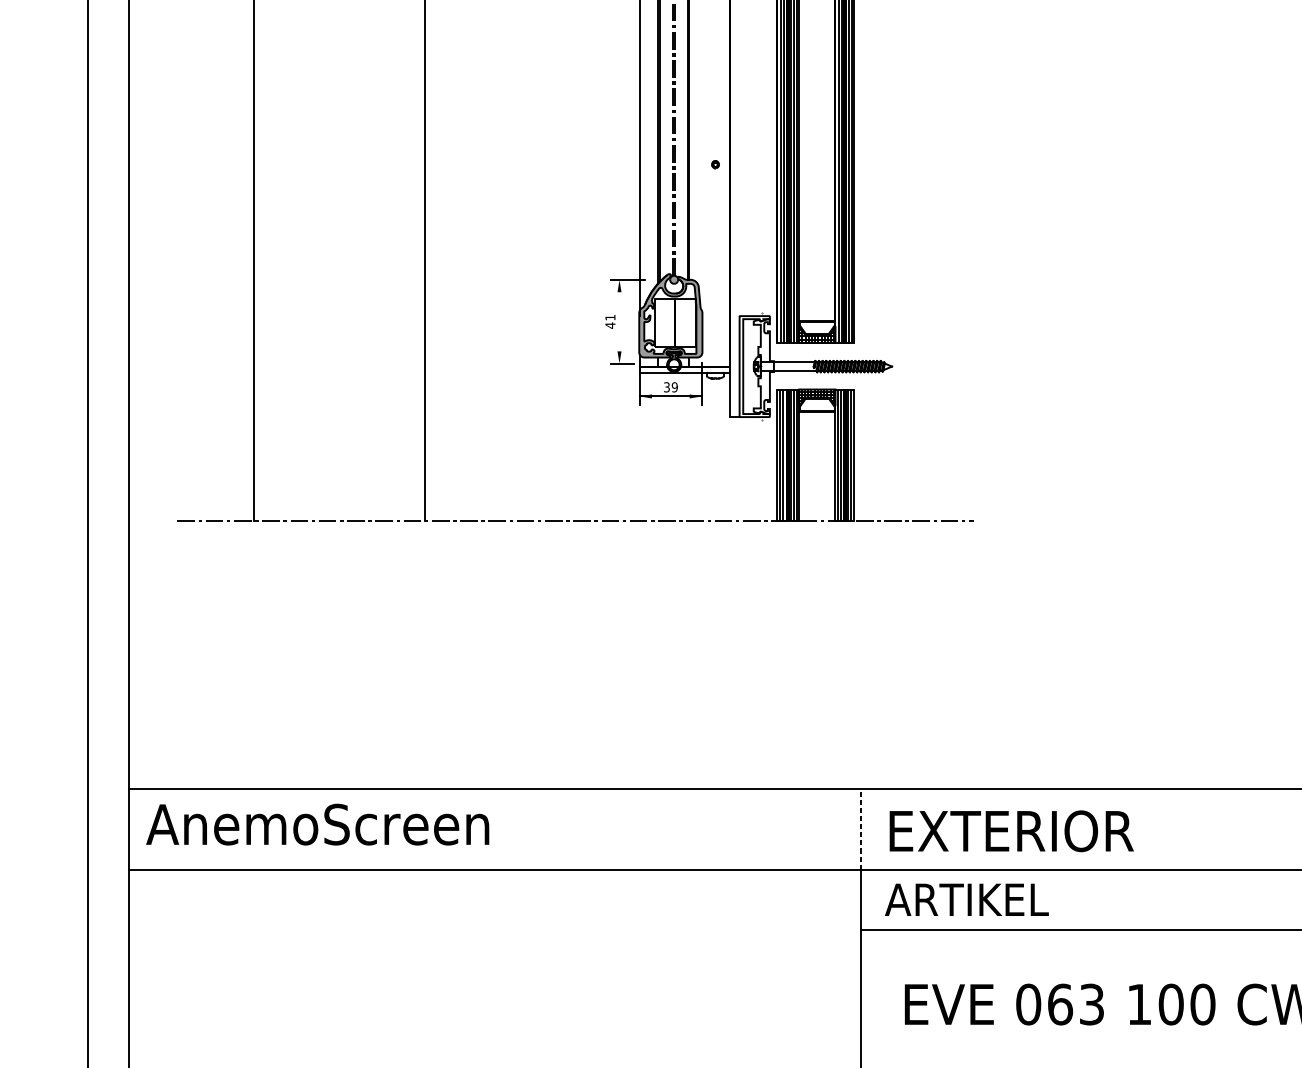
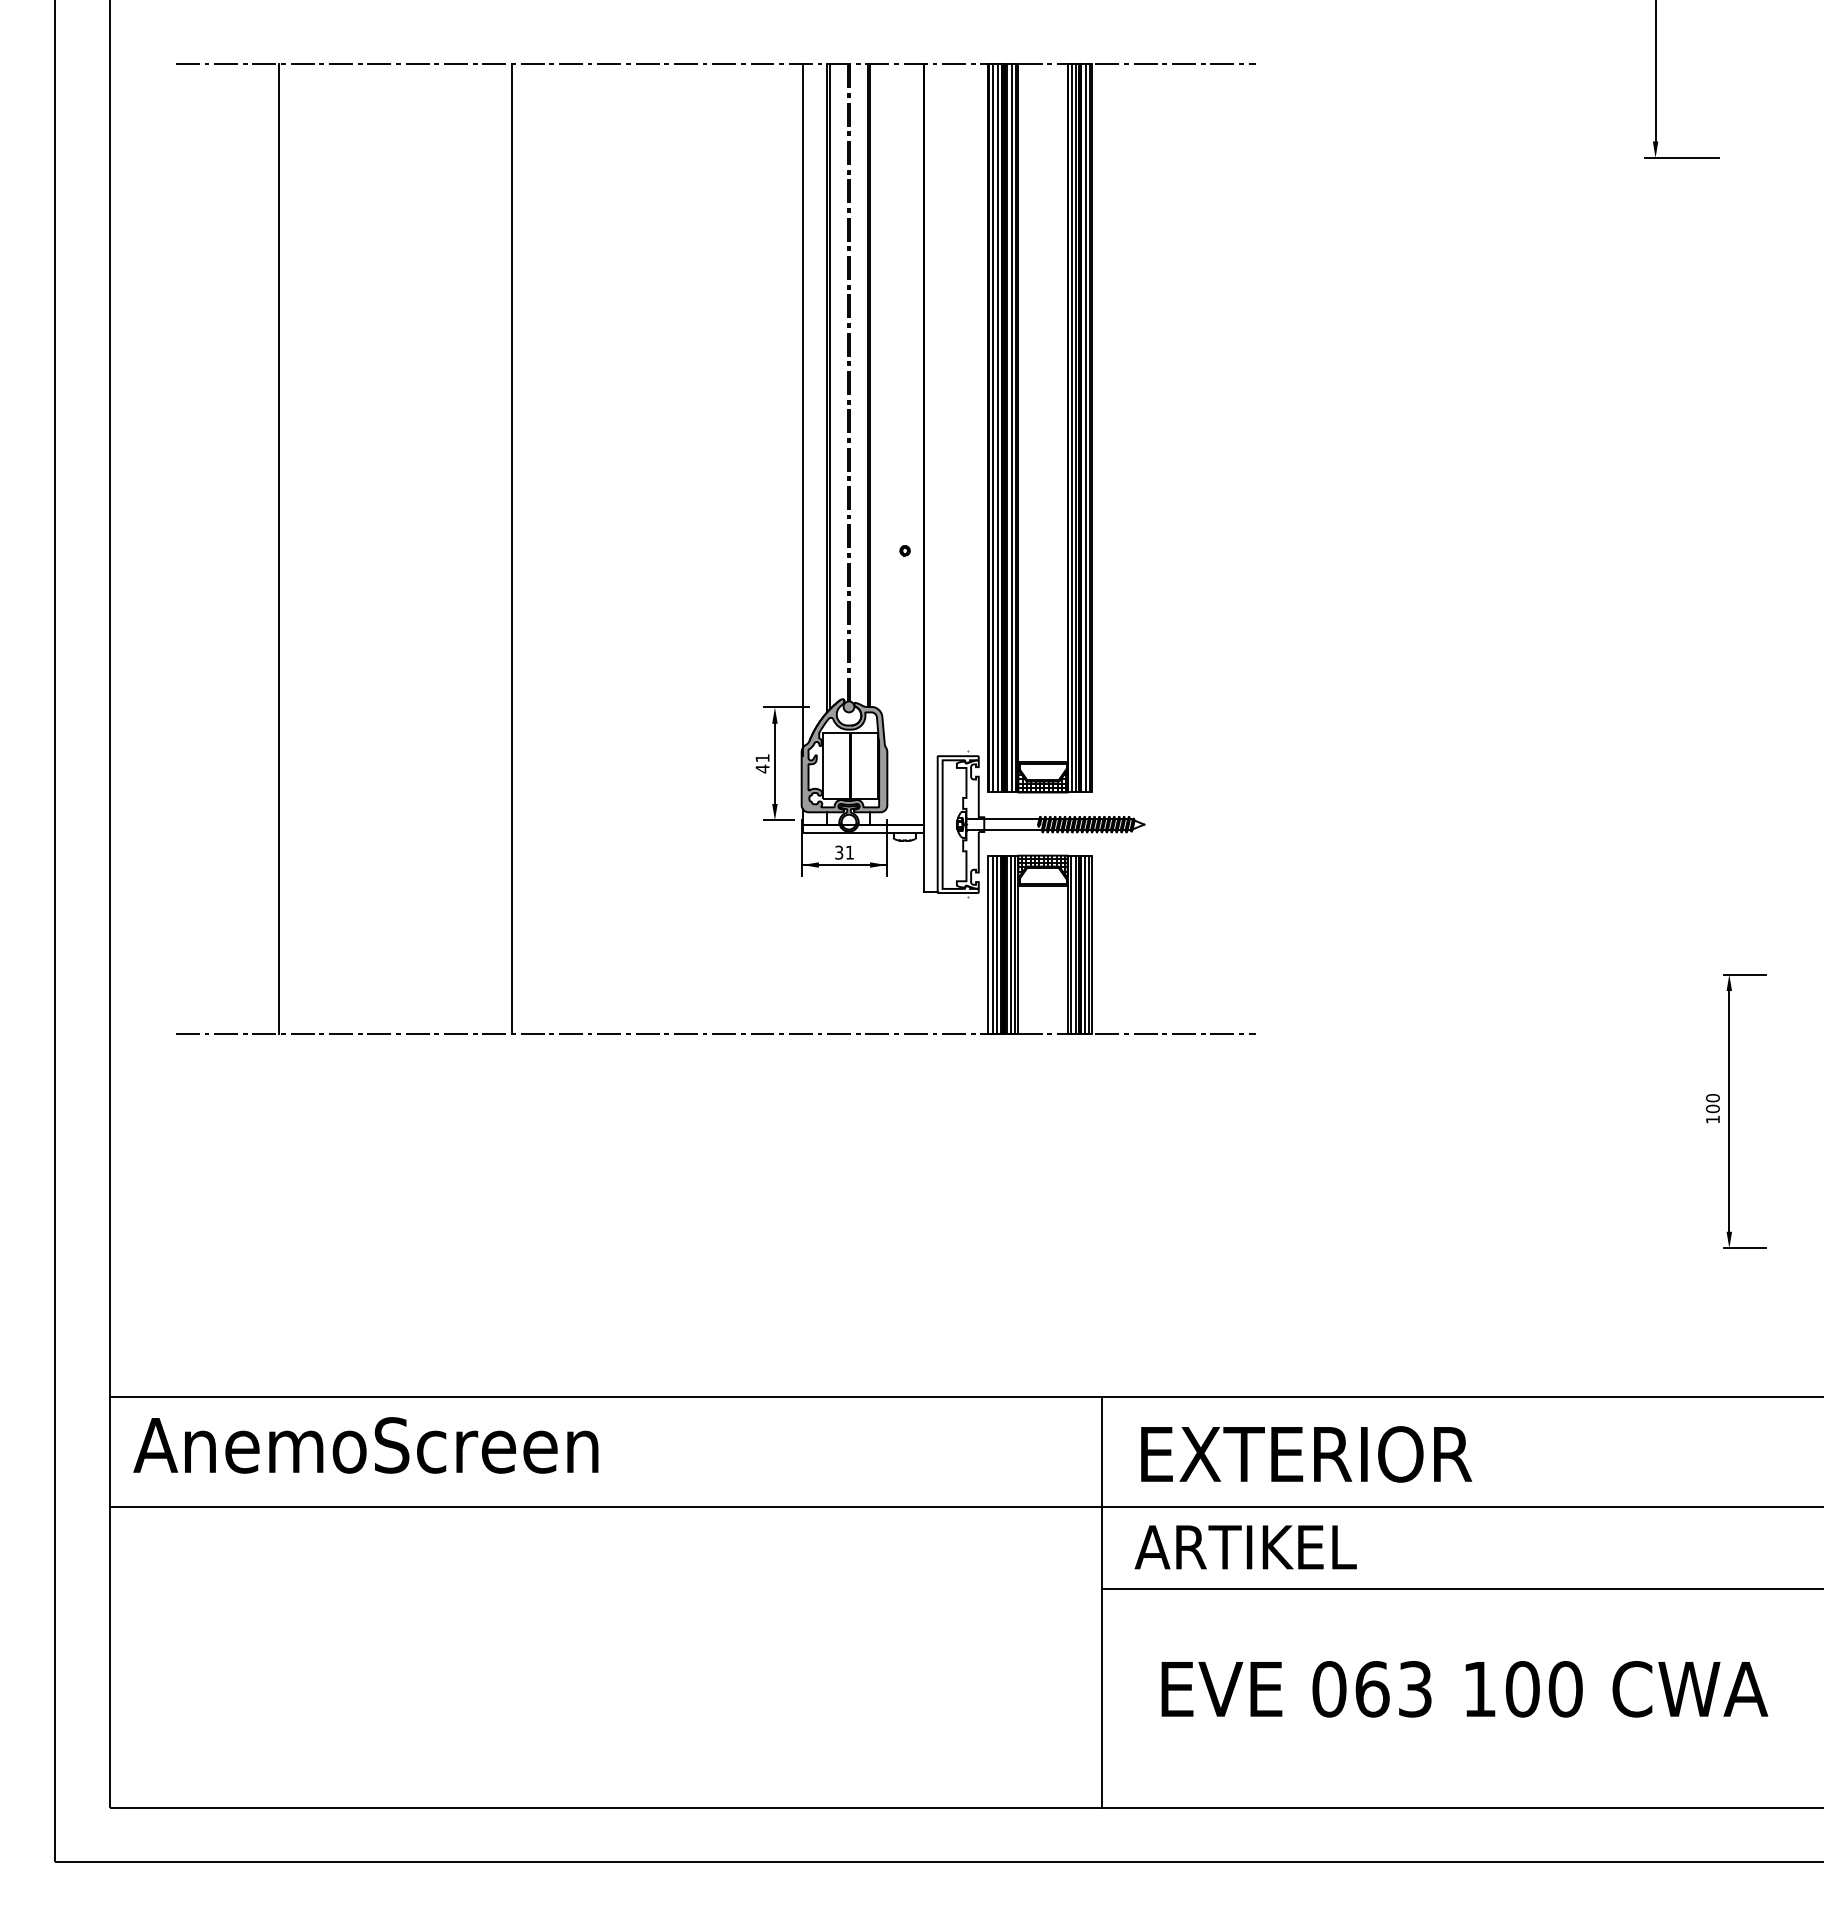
line: (619, 321) -> (774, 763), added
text: (674, 387) -> (849, 852), 39 -> 31
line: (861, 829) -> (1102, 1451), dashed -> solid

